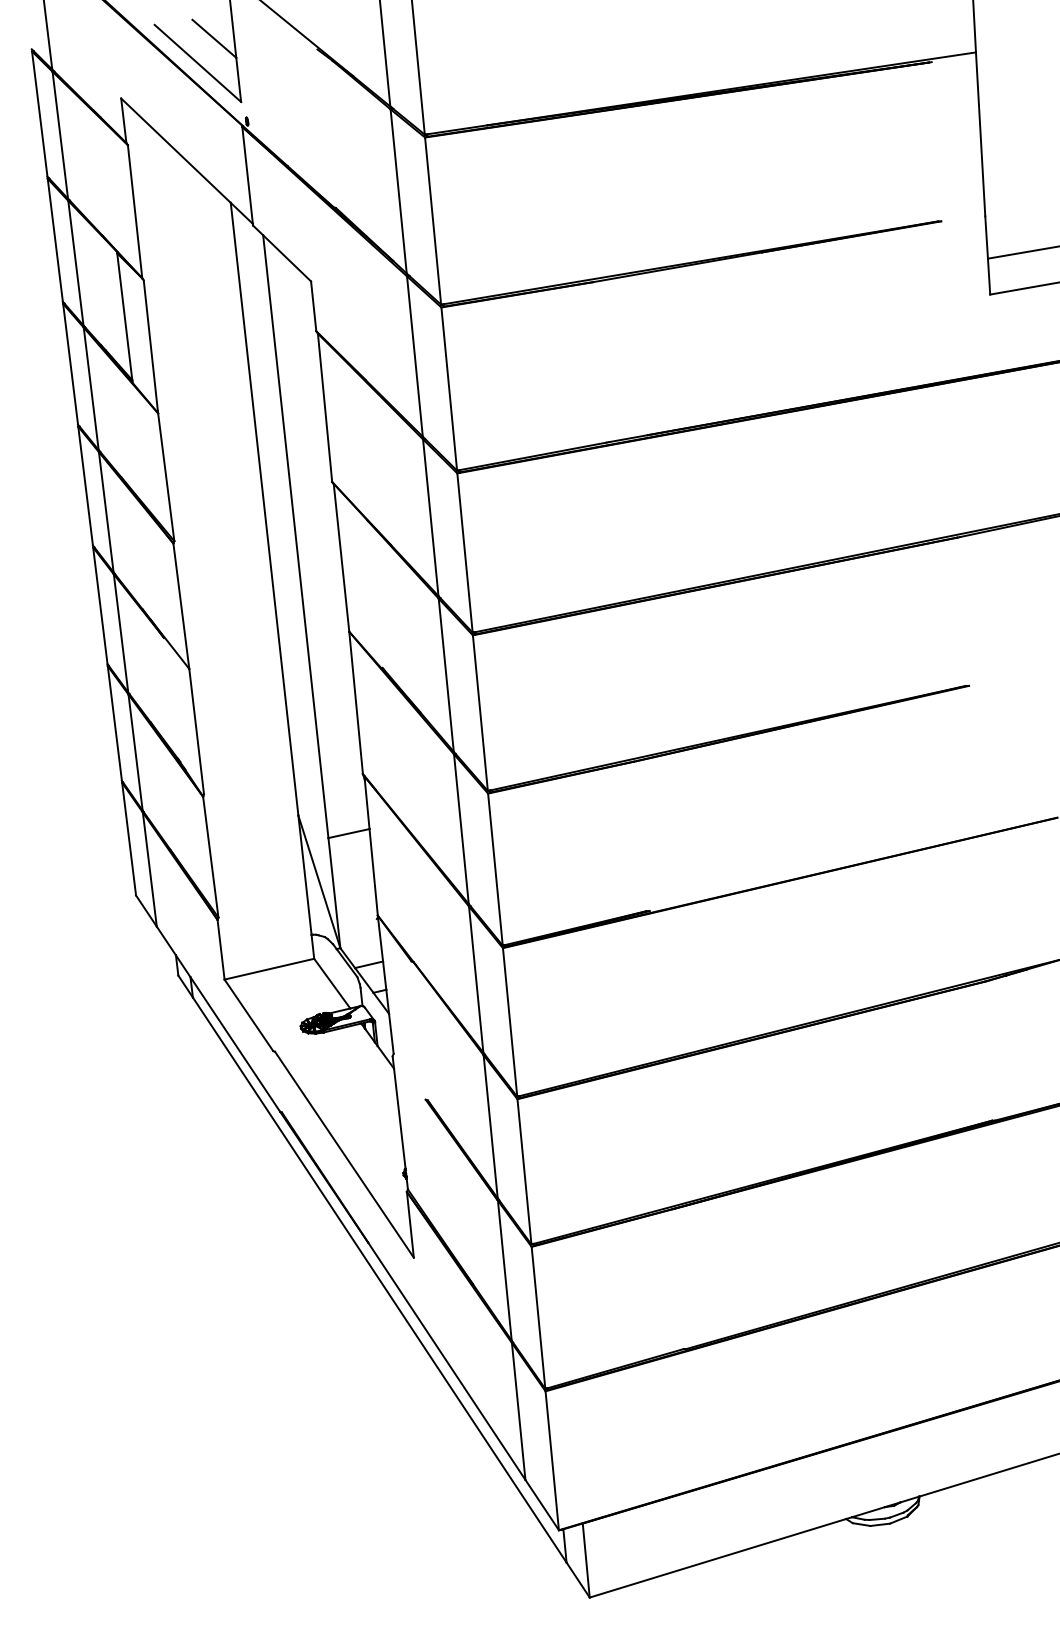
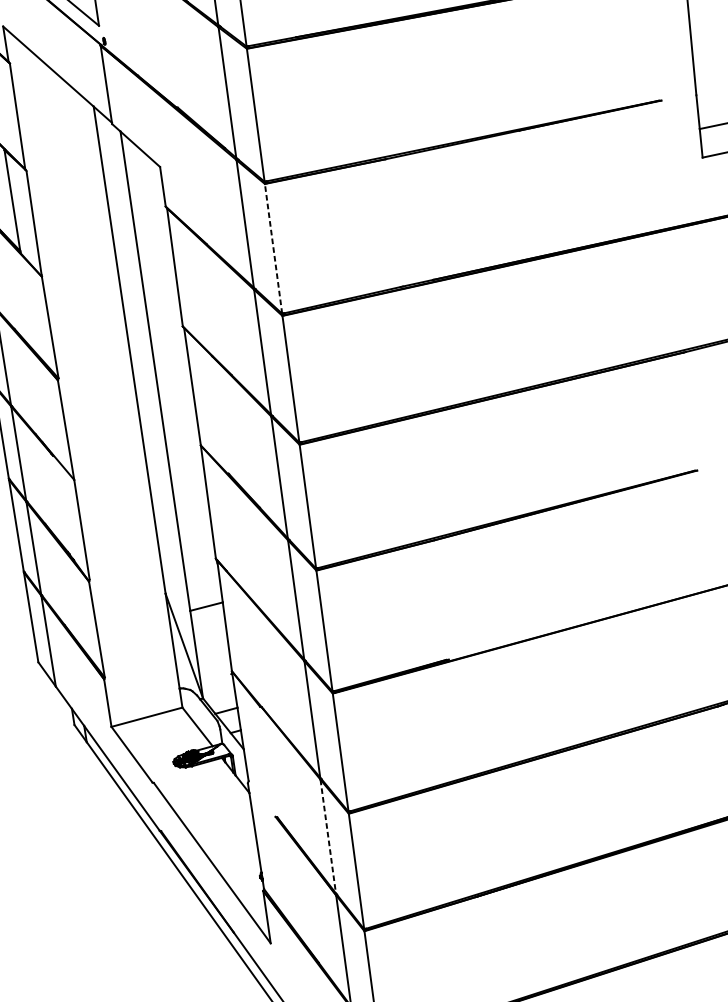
line: (449, 389) -> (273, 249), solid -> dashed
line: (490, 1126) -> (328, 836), solid -> dashed

